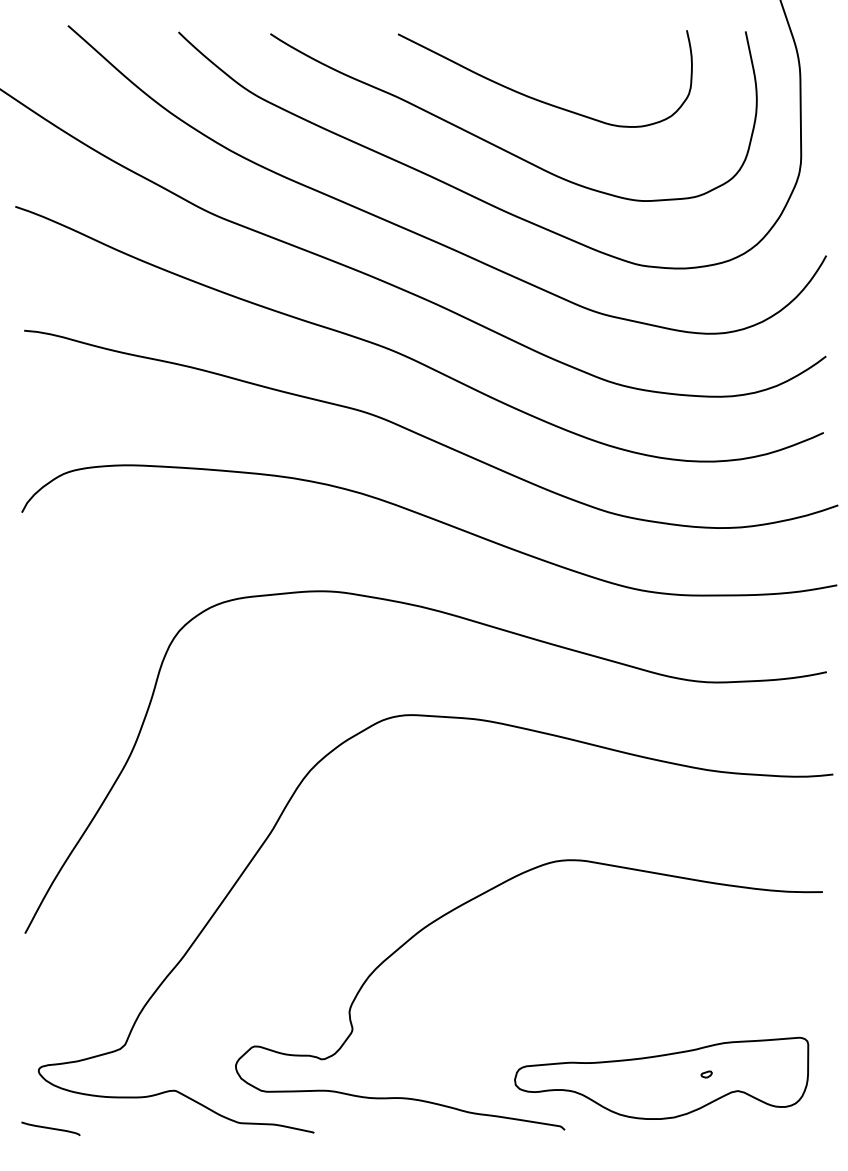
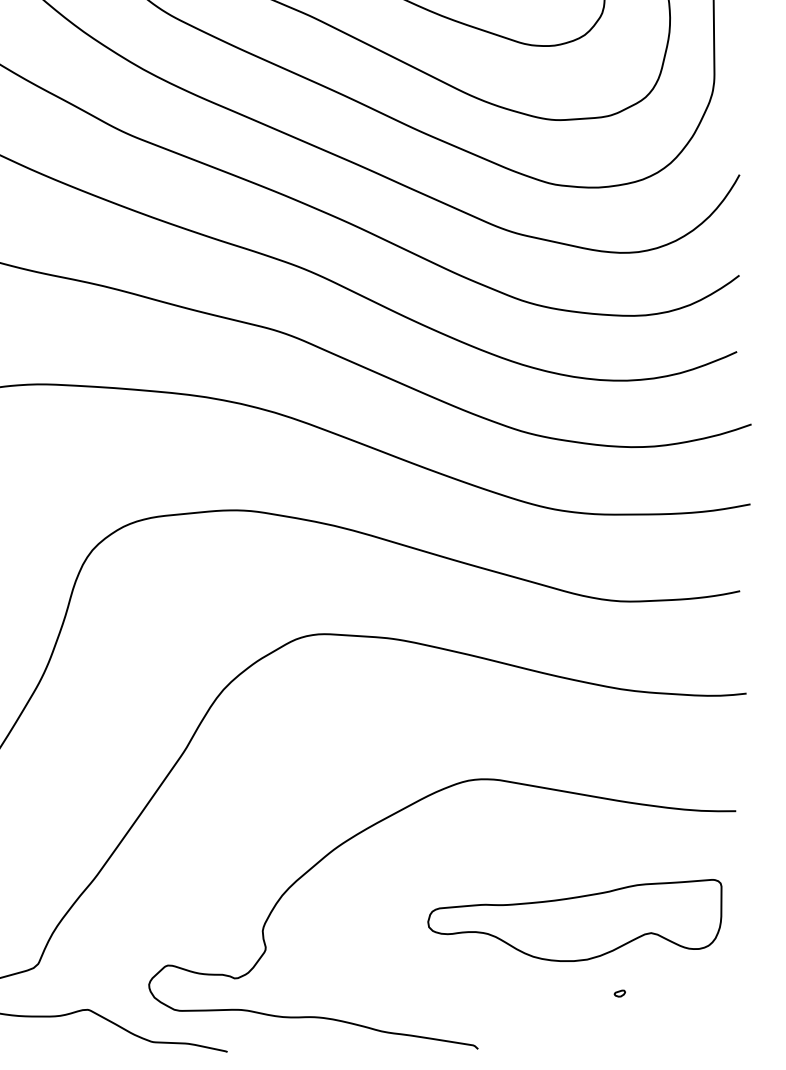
part: (661, 1077) -> (574, 919), moved

